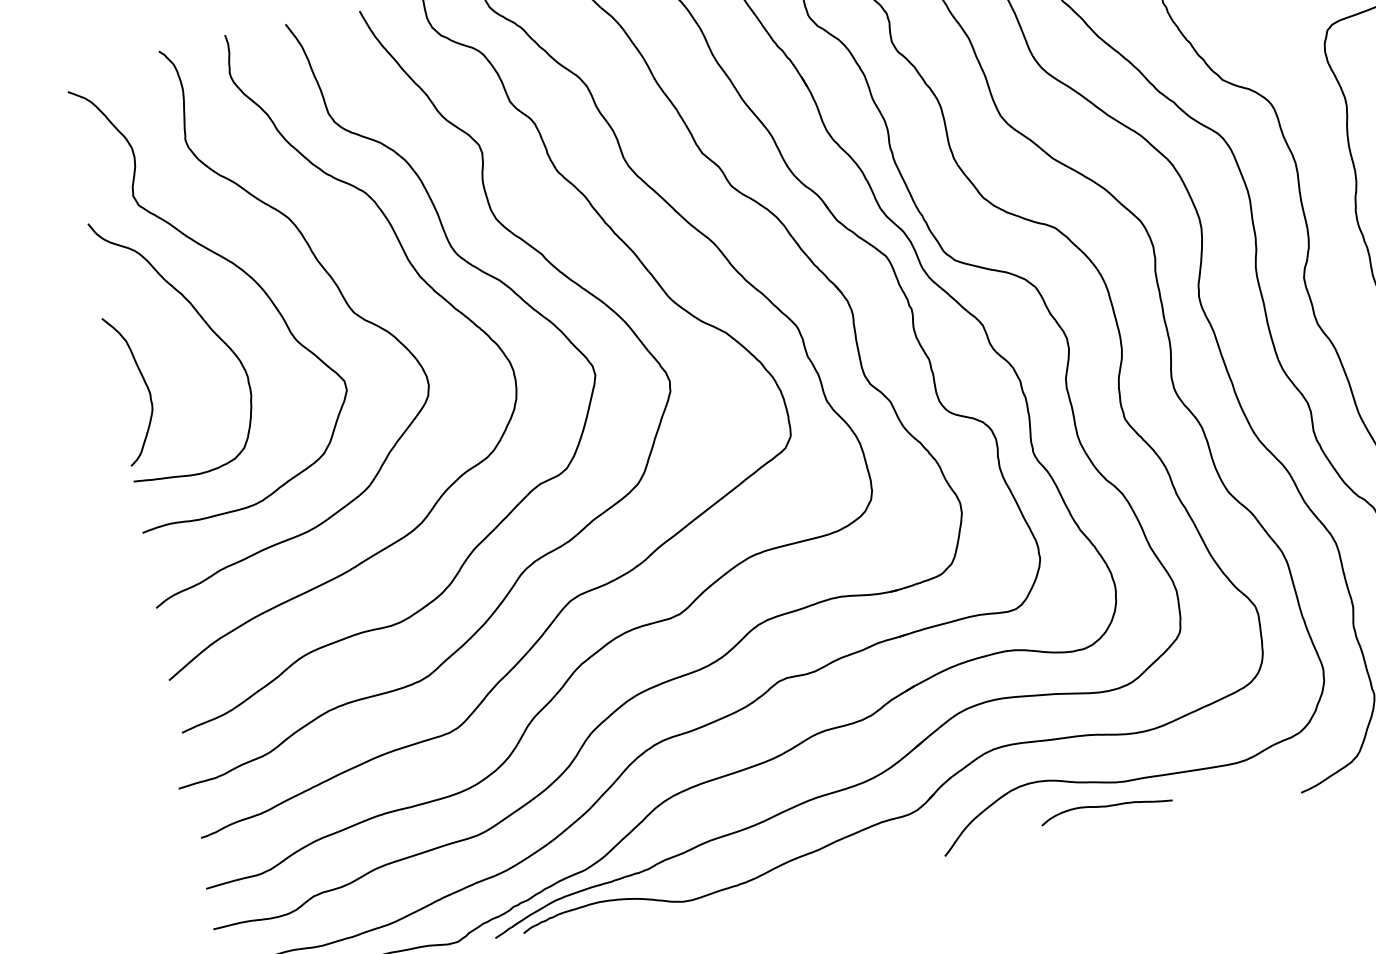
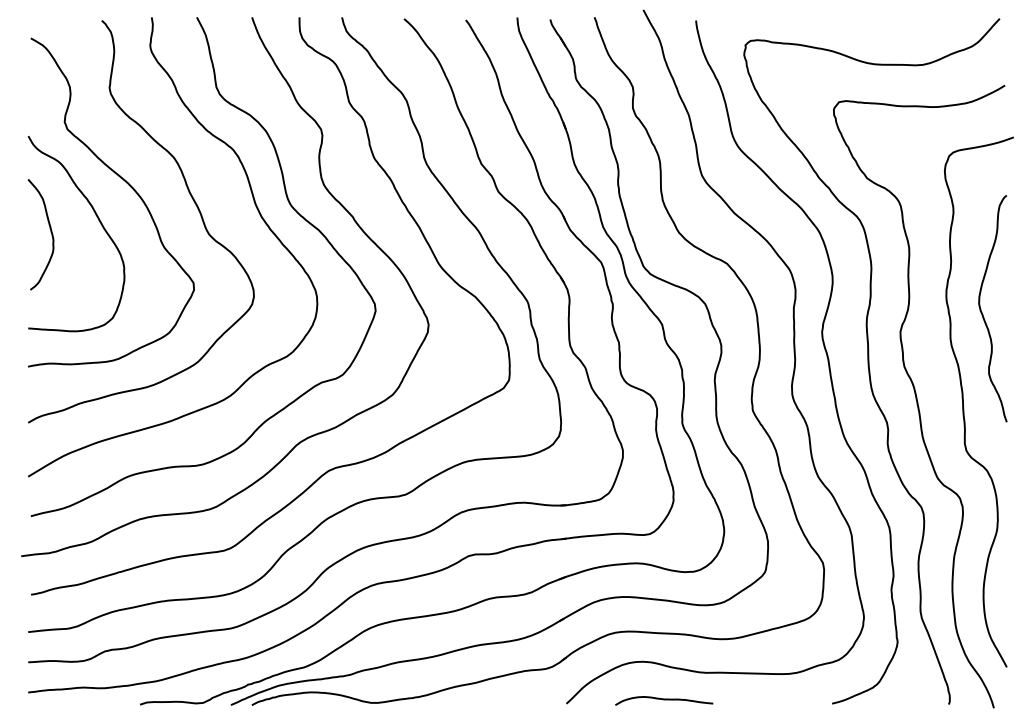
curve: (144, 384) -> (50, 232), moved
curve: (1106, 807) -> (664, 700), moved

